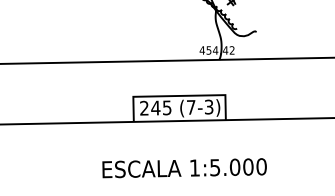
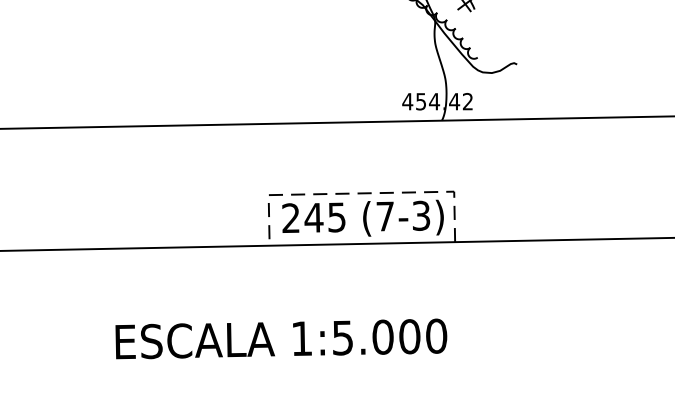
line: (178, 95) -> (359, 192), solid -> dashed
text: (184, 168) -> (281, 339), moved

